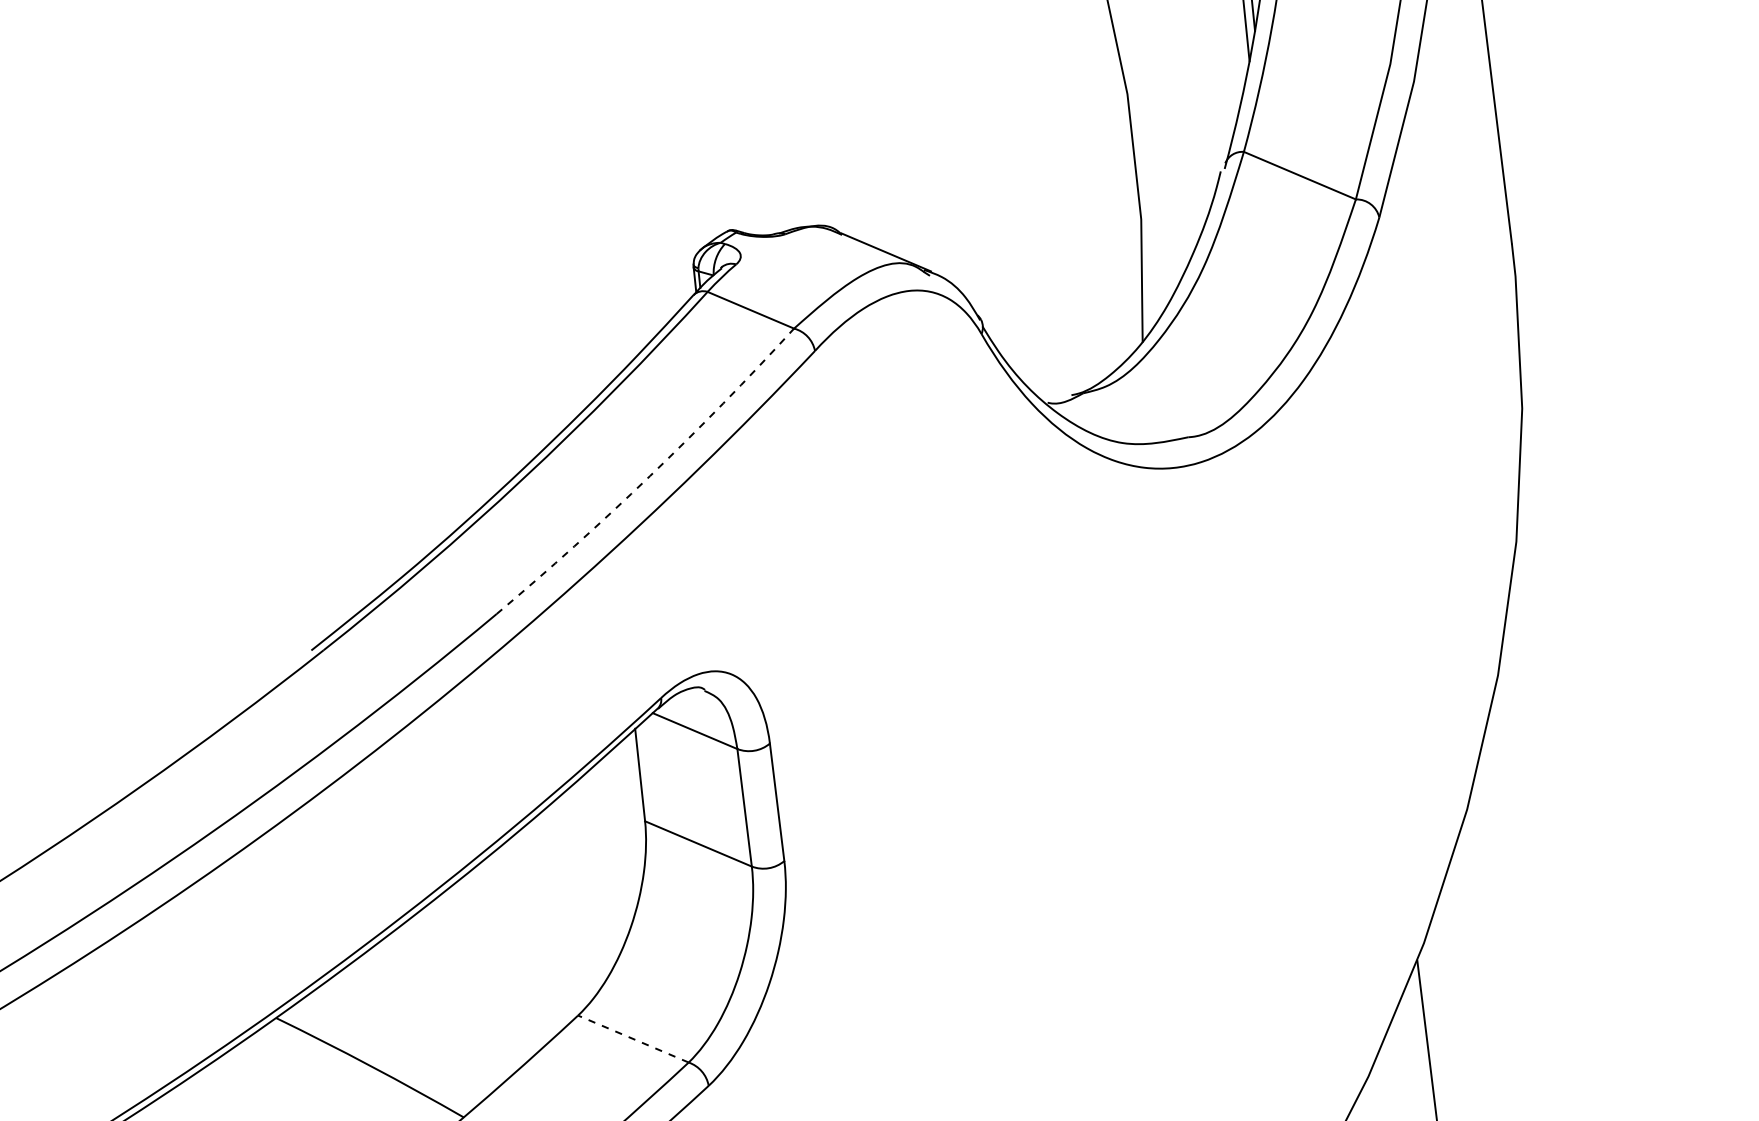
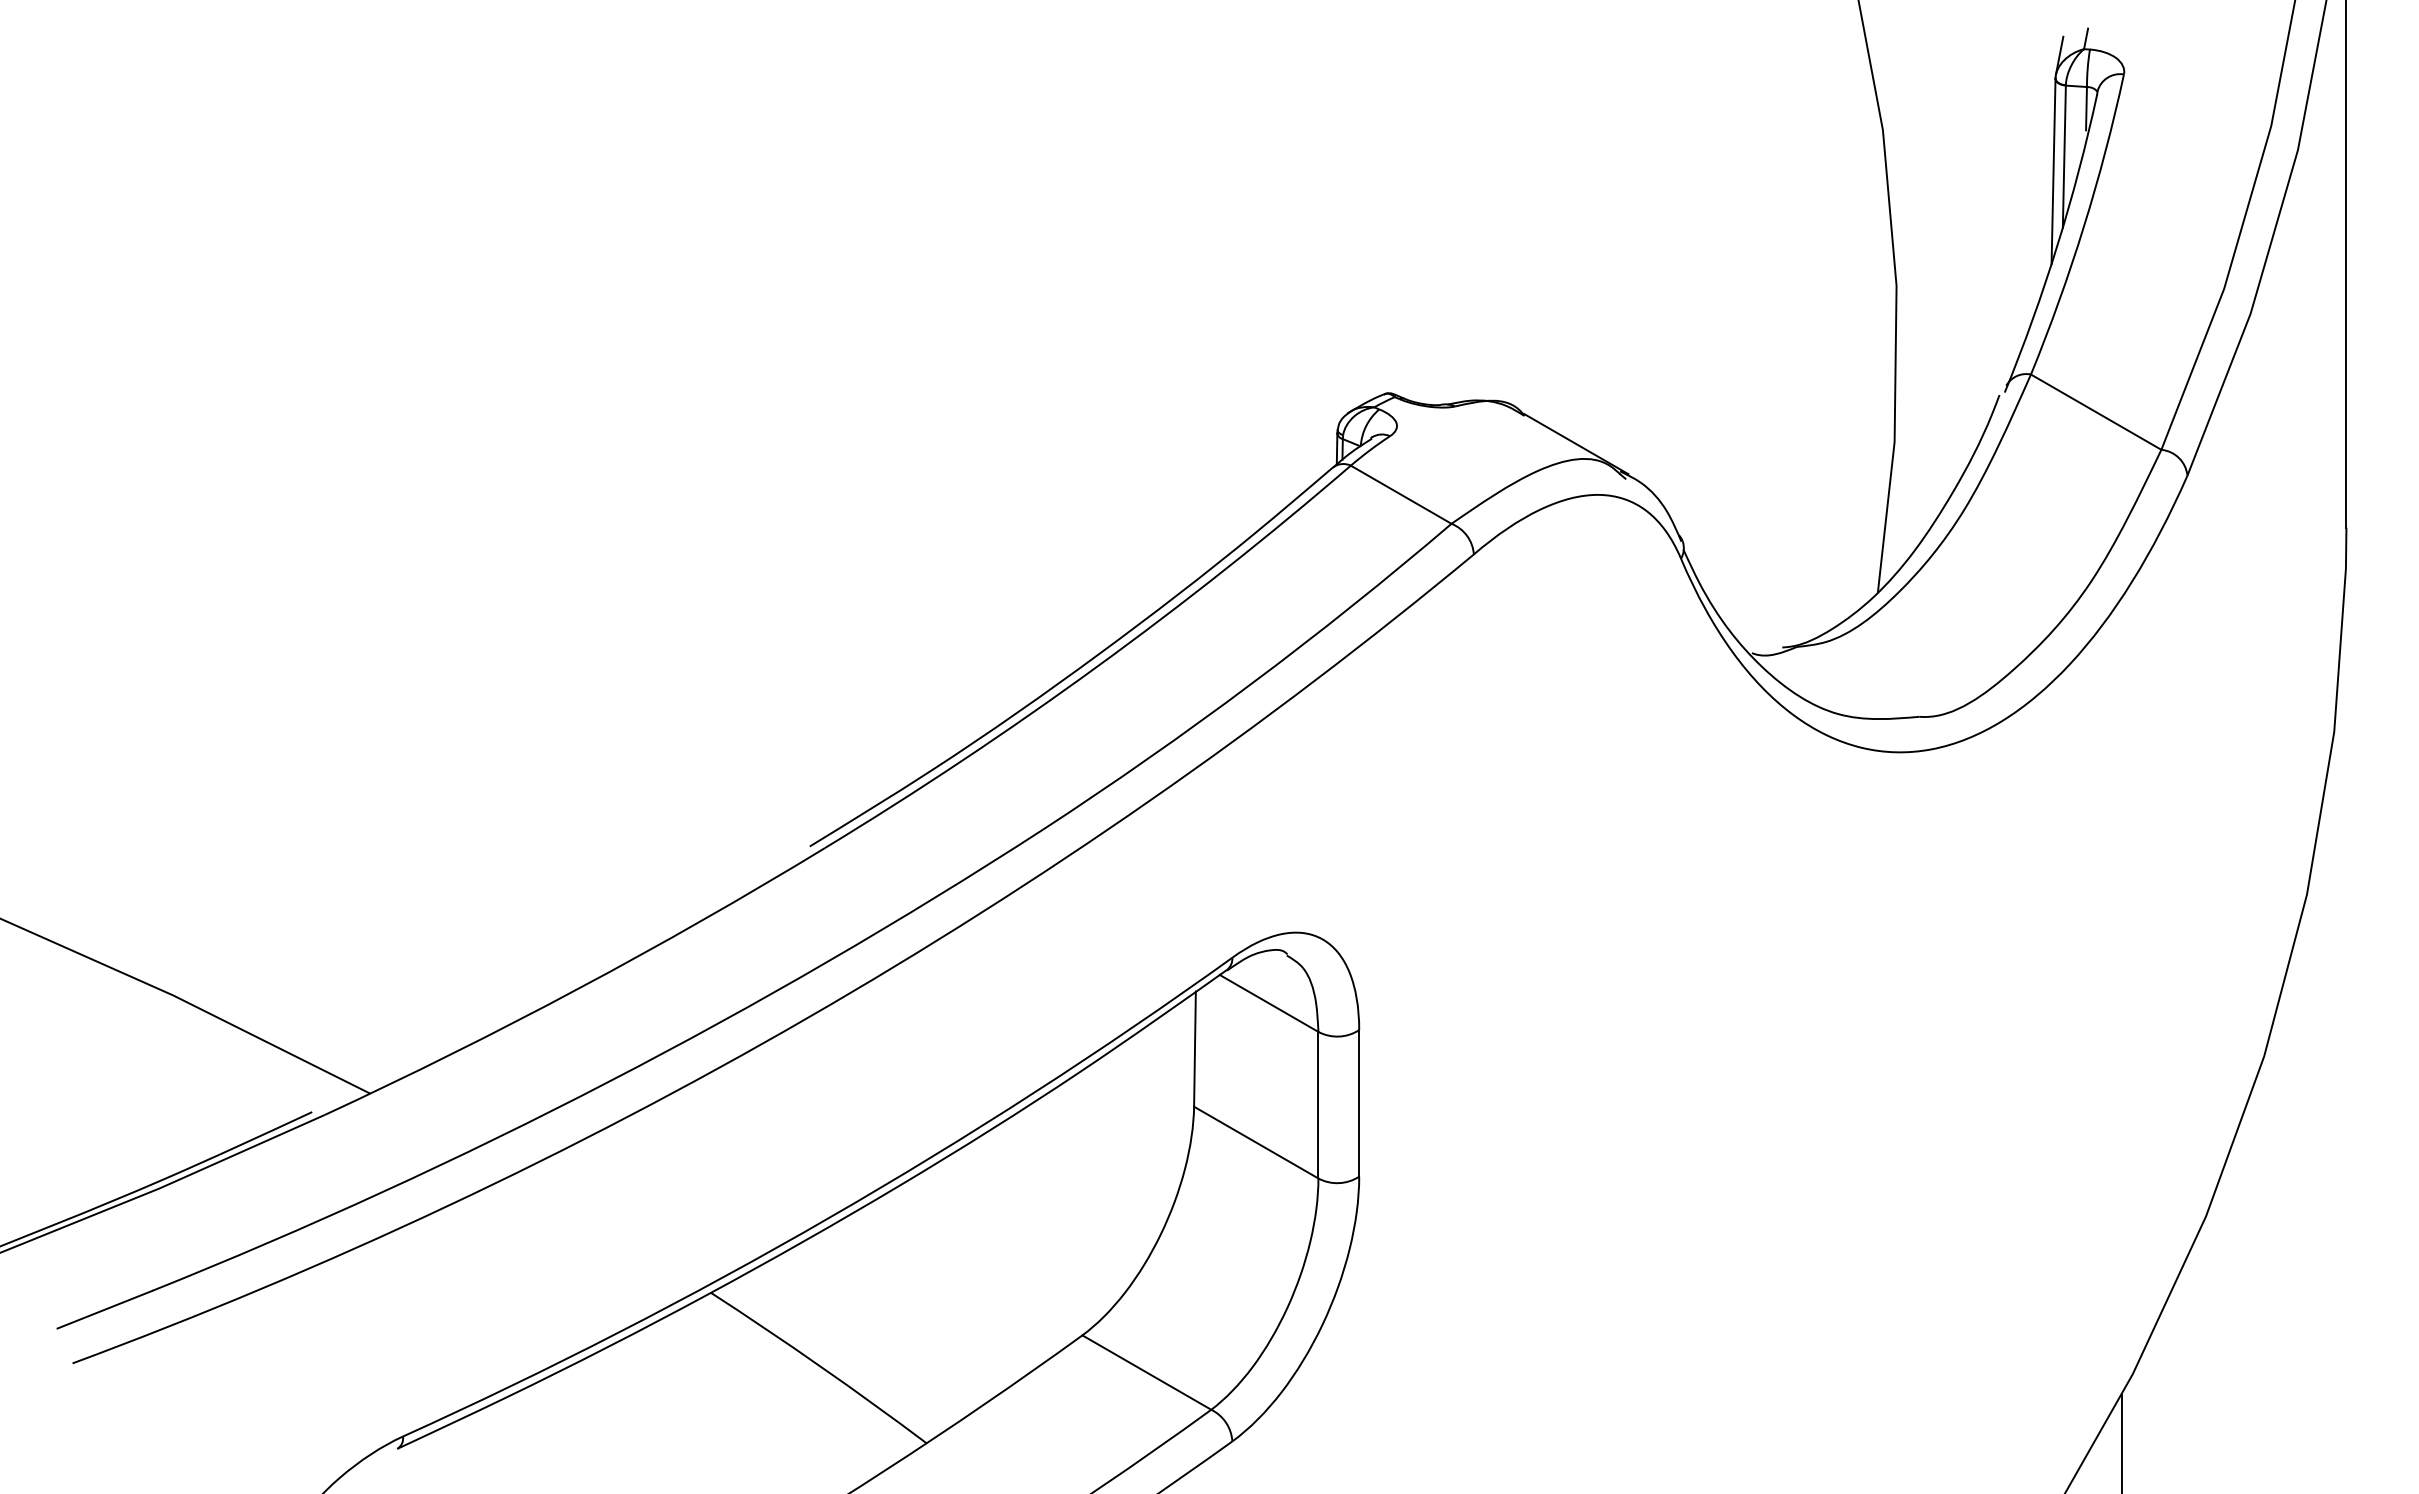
arc: (650, 476) -> (1252, 683), dashed -> solid
line: (633, 1039) -> (1146, 1372), dashed -> solid

